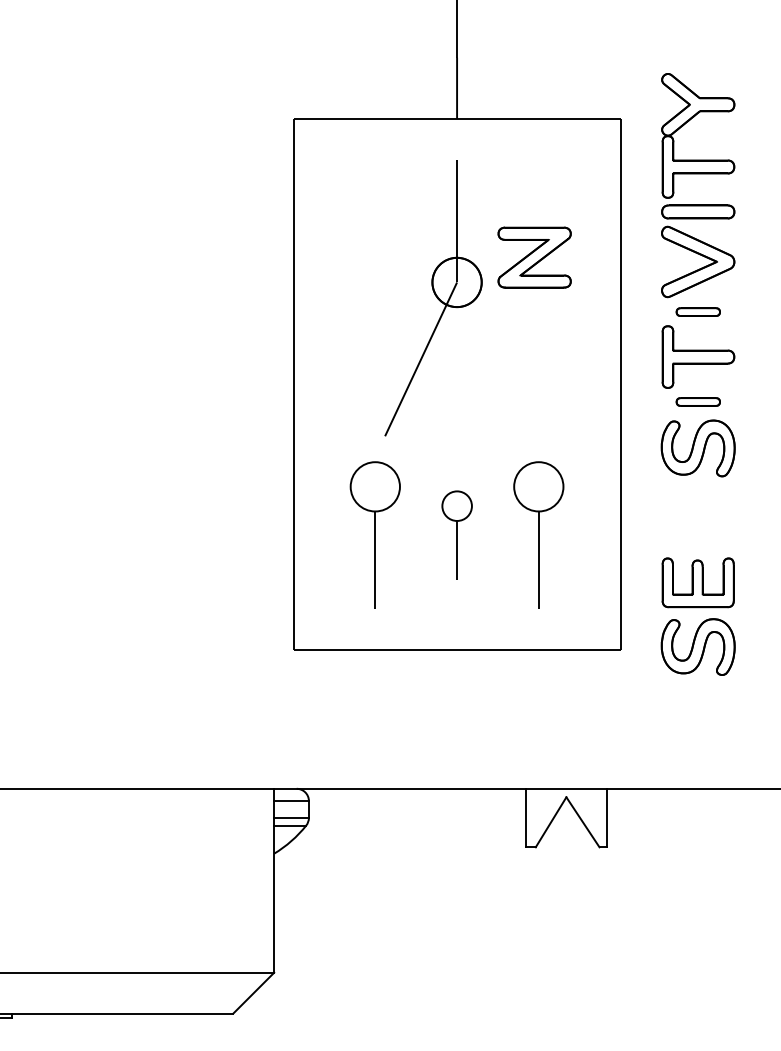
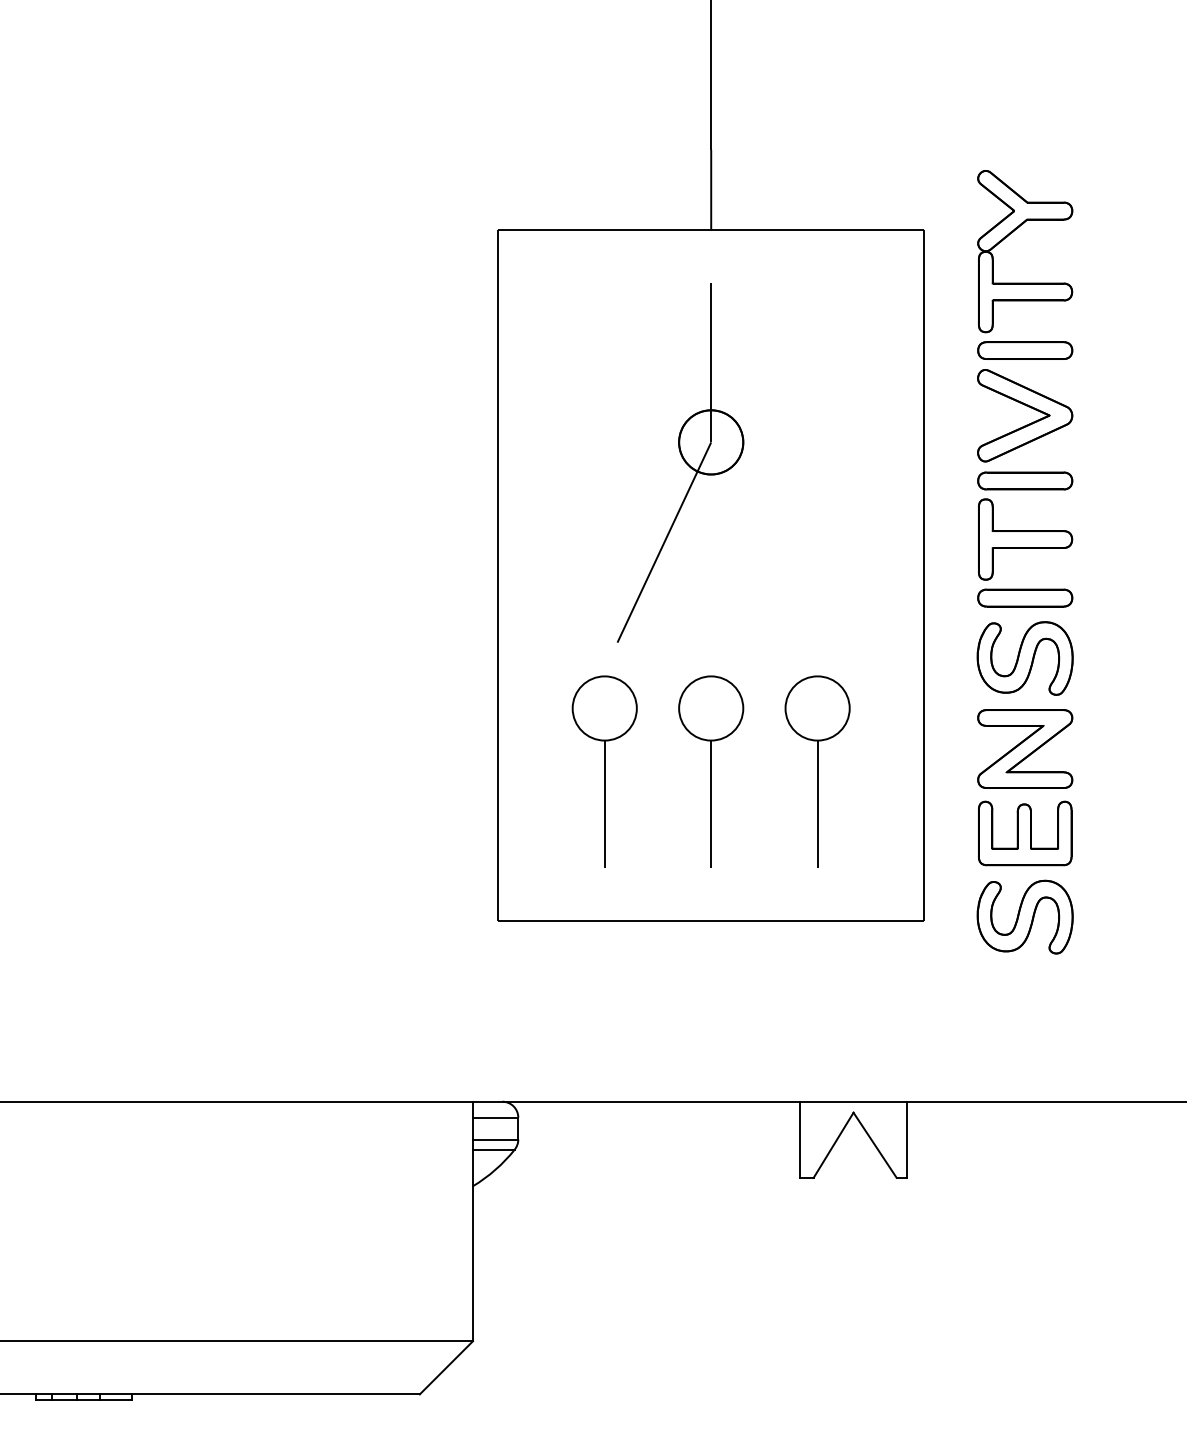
part: (534, 257) -> (1025, 748), moved
part: (698, 311) -> (1025, 480), size x1.67
part: (698, 401) -> (1025, 597), size x1.67
part: (457, 535) -> (711, 771), size x1.67

